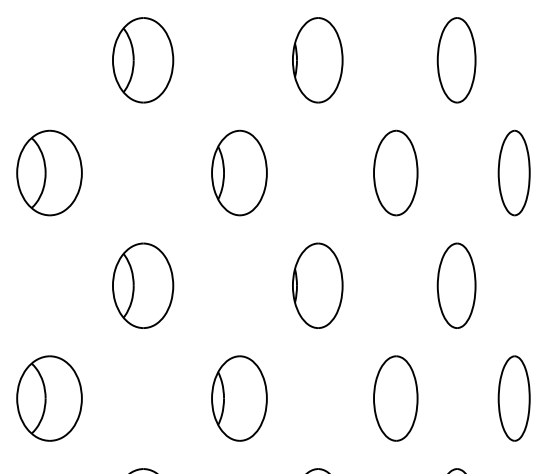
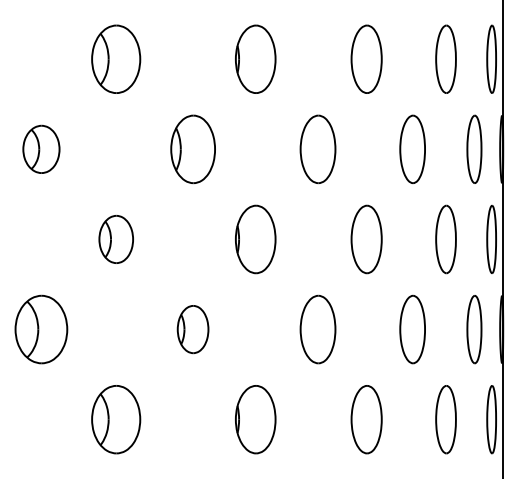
part: (49, 173) -> (41, 149), size x0.7
part: (143, 285) -> (116, 239), size x0.7
part: (238, 398) -> (192, 329), size x0.7

